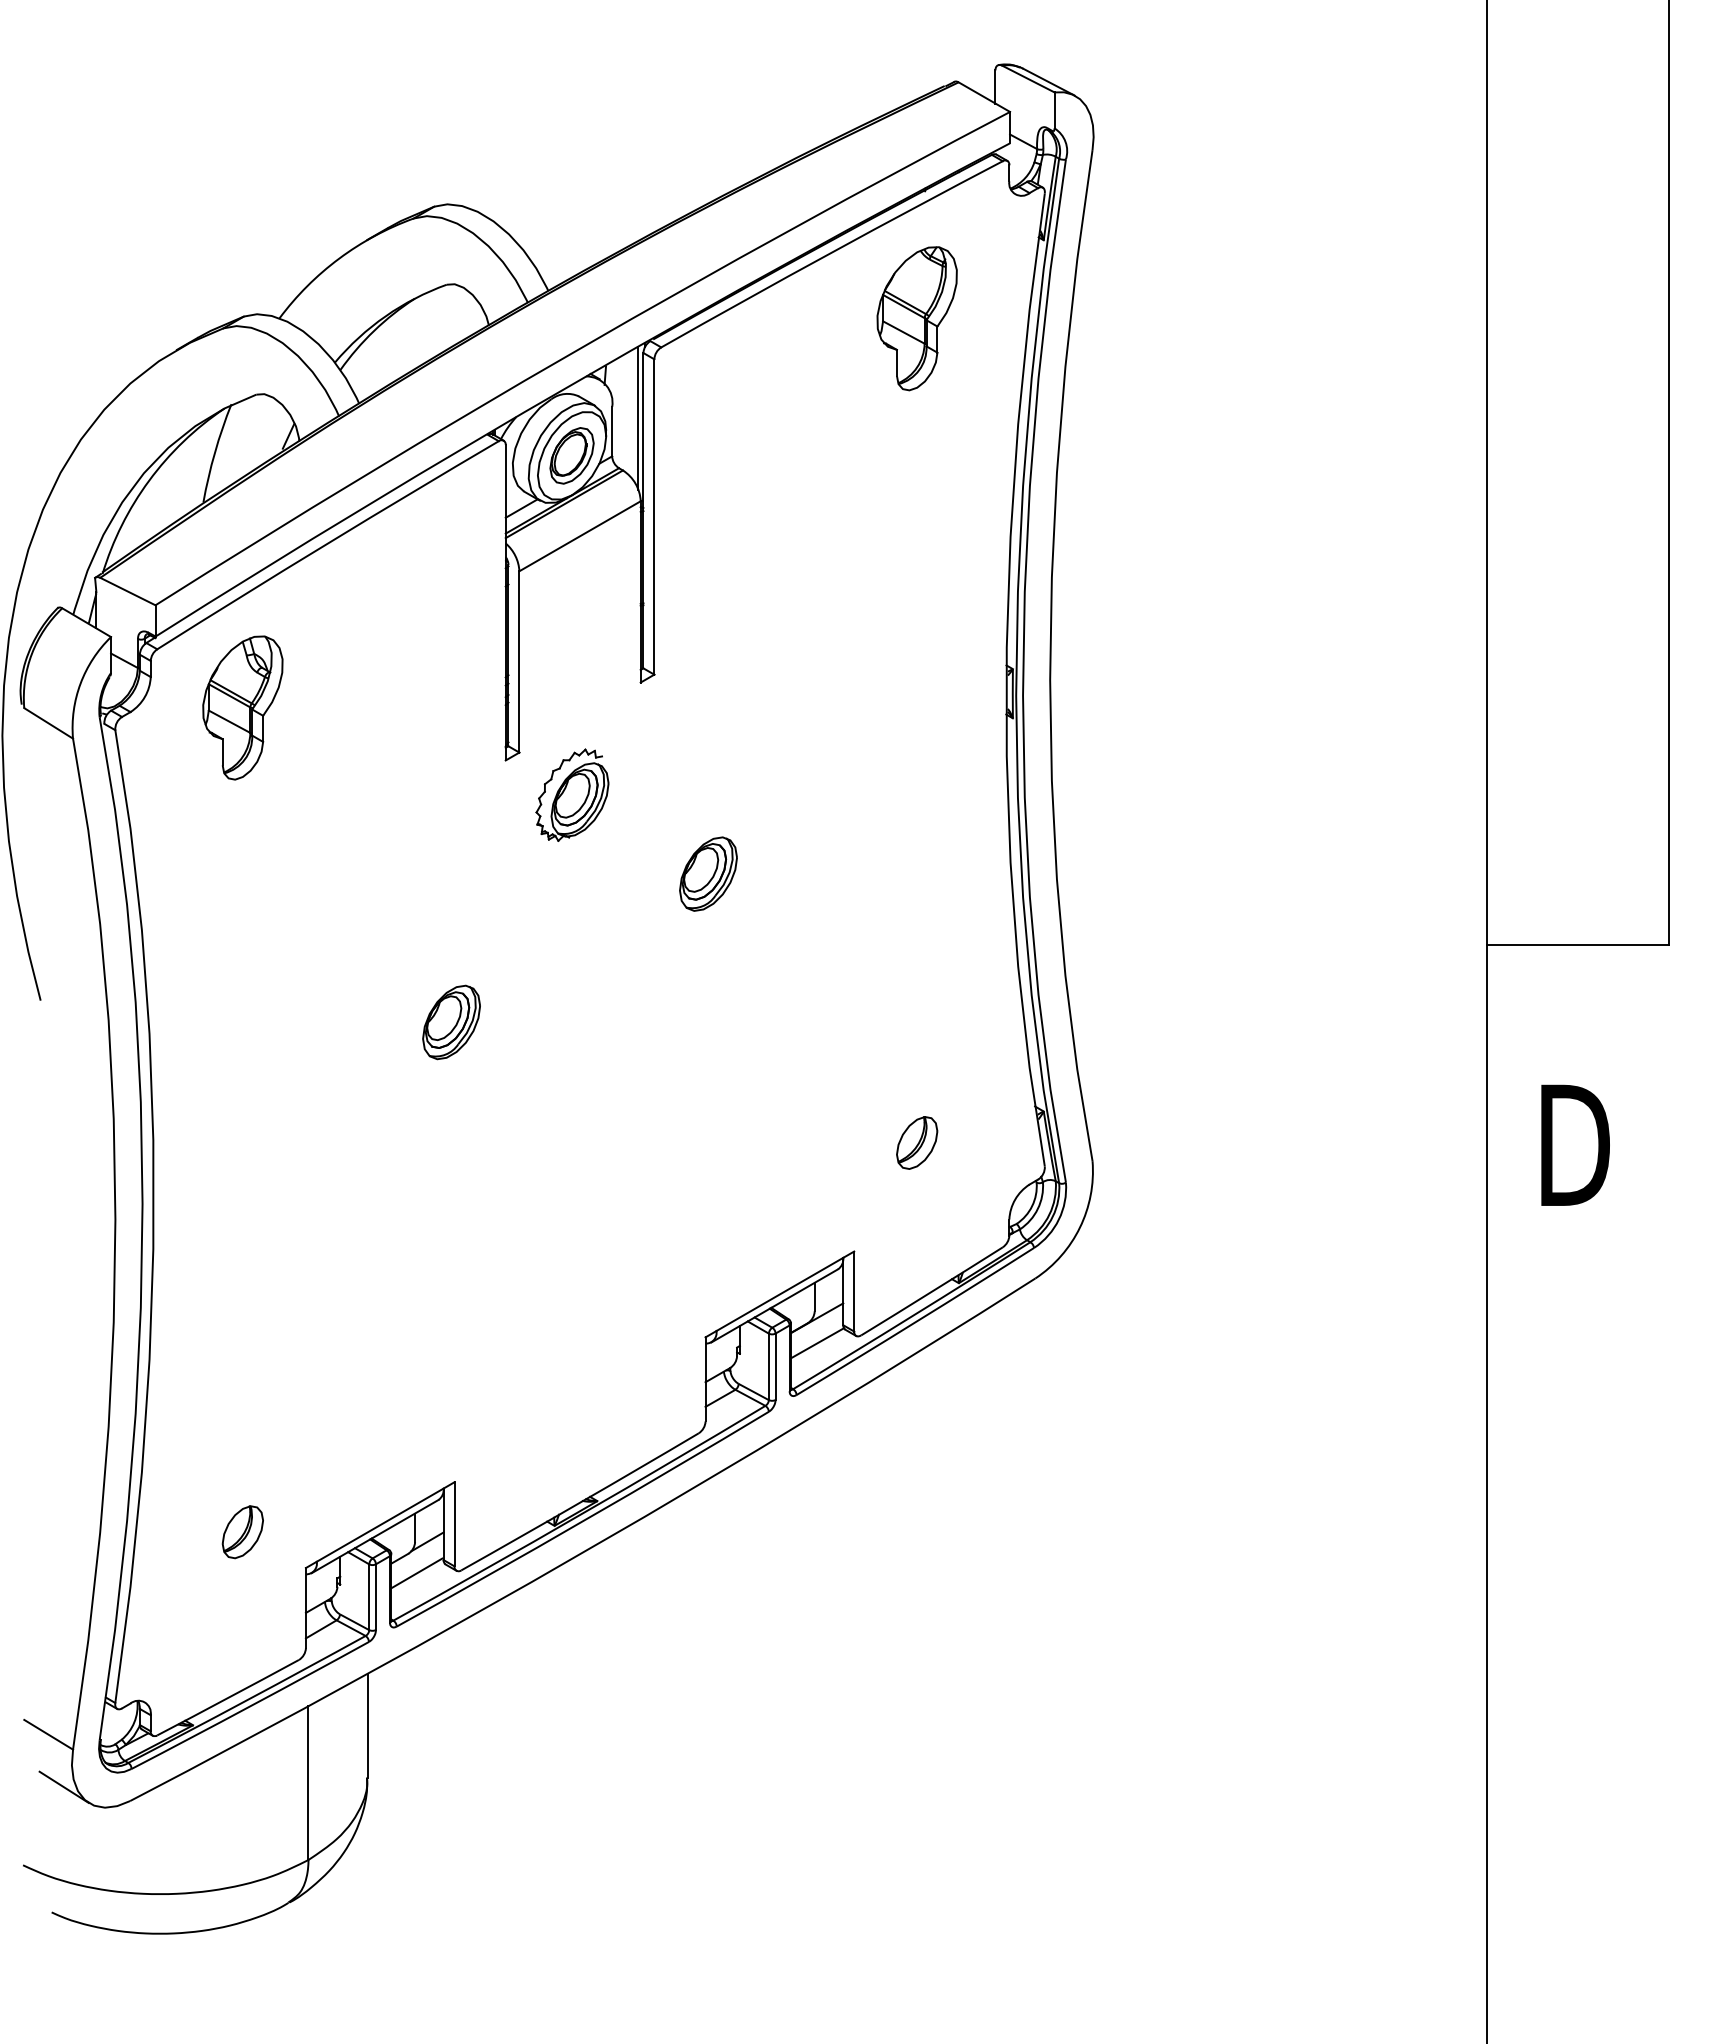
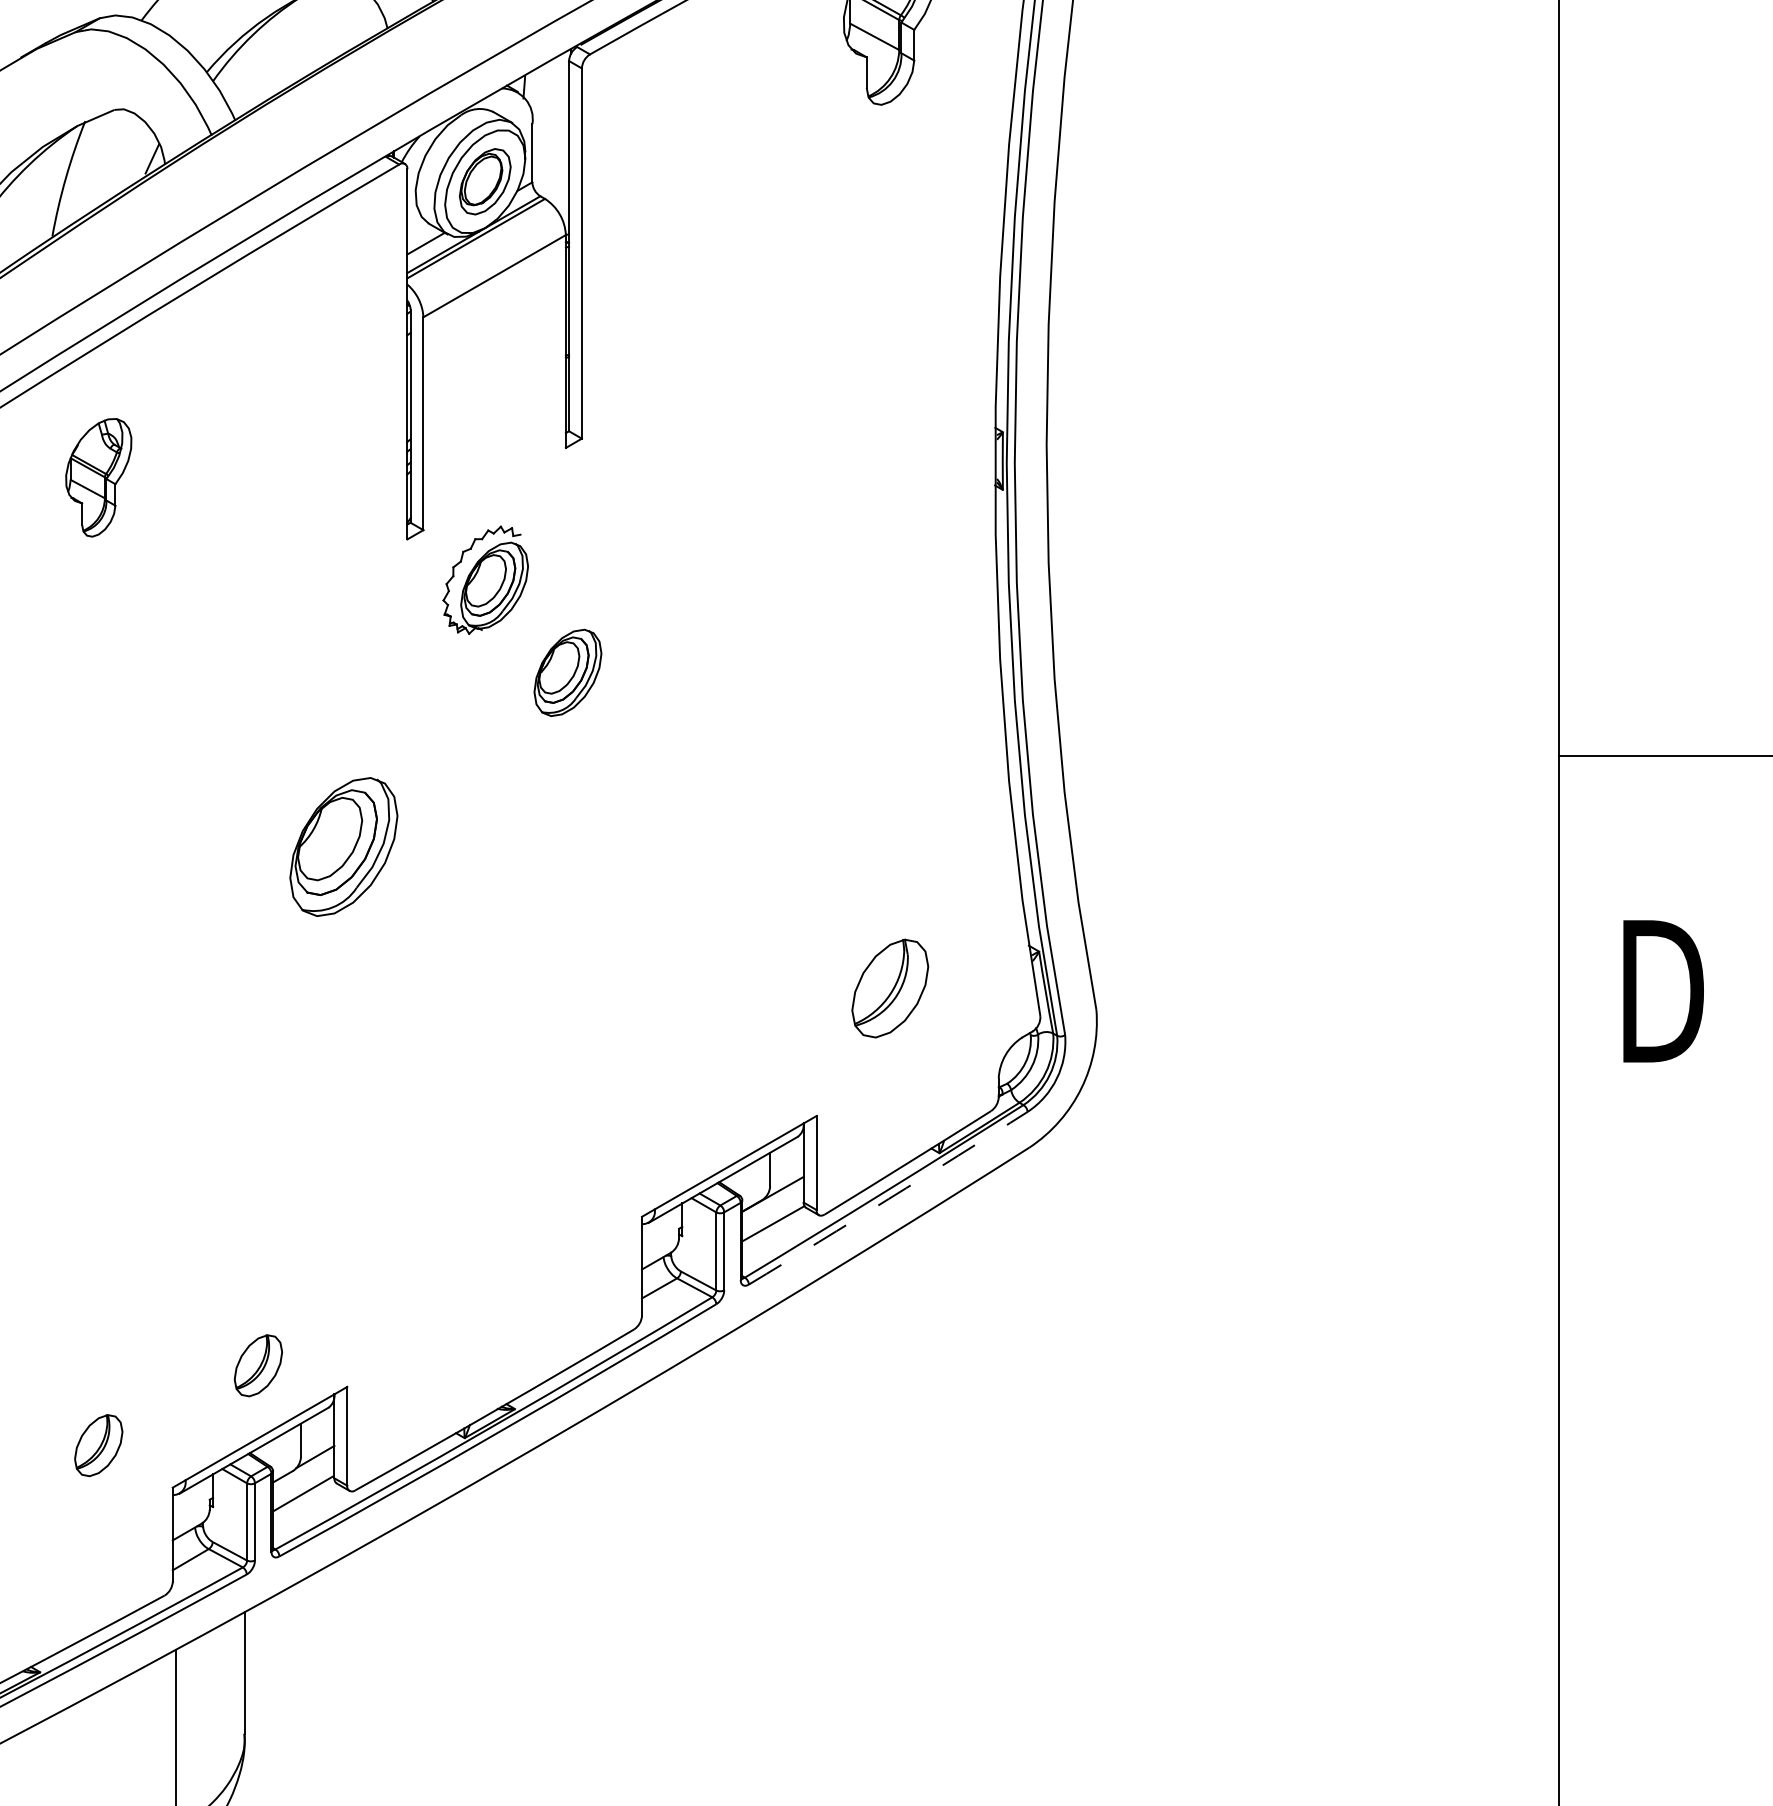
line: (638, 417) -> (563, 136), removed
part: (242, 707) -> (98, 477), size x0.7
part: (708, 873) -> (567, 672), moved
part: (451, 1022) -> (343, 847), size x1.6
part: (917, 1142) -> (890, 988), size x1.6
arc: (915, 1322) -> (888, 1199), solid -> dashed
part: (378, 1464) -> (257, 1366), added

